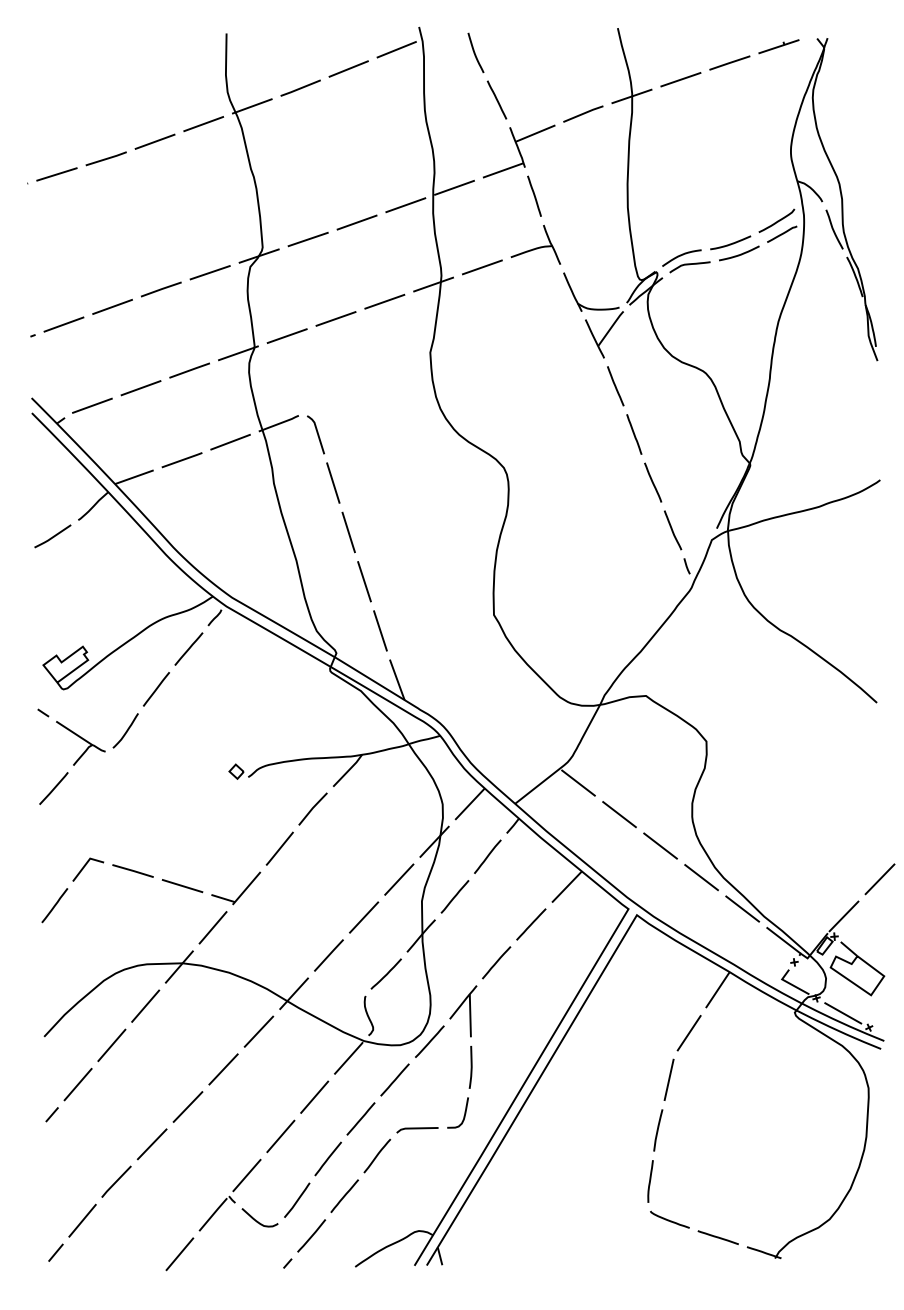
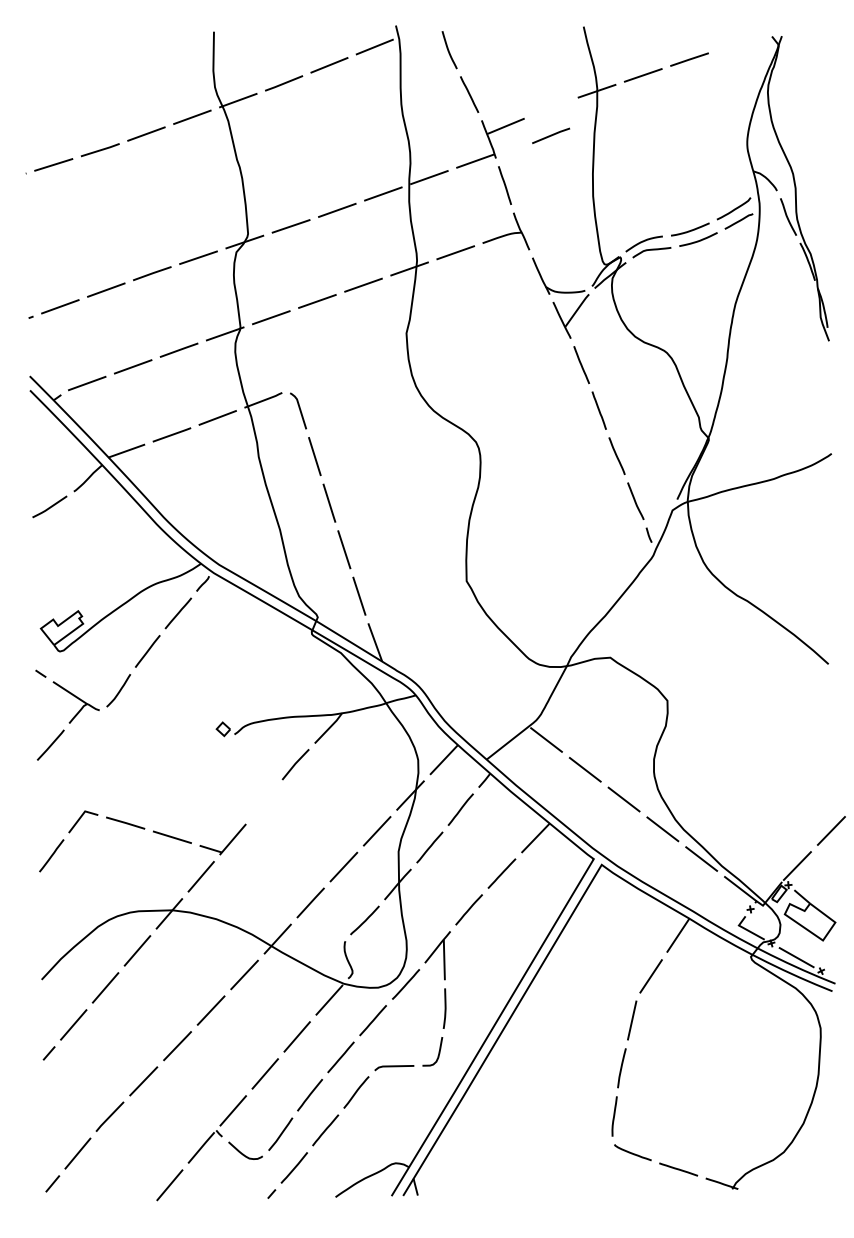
part: (778, 47) -> (735, 44), removed
line: (583, 113) -> (551, 135), moved
line: (280, 849) -> (264, 802), removed

